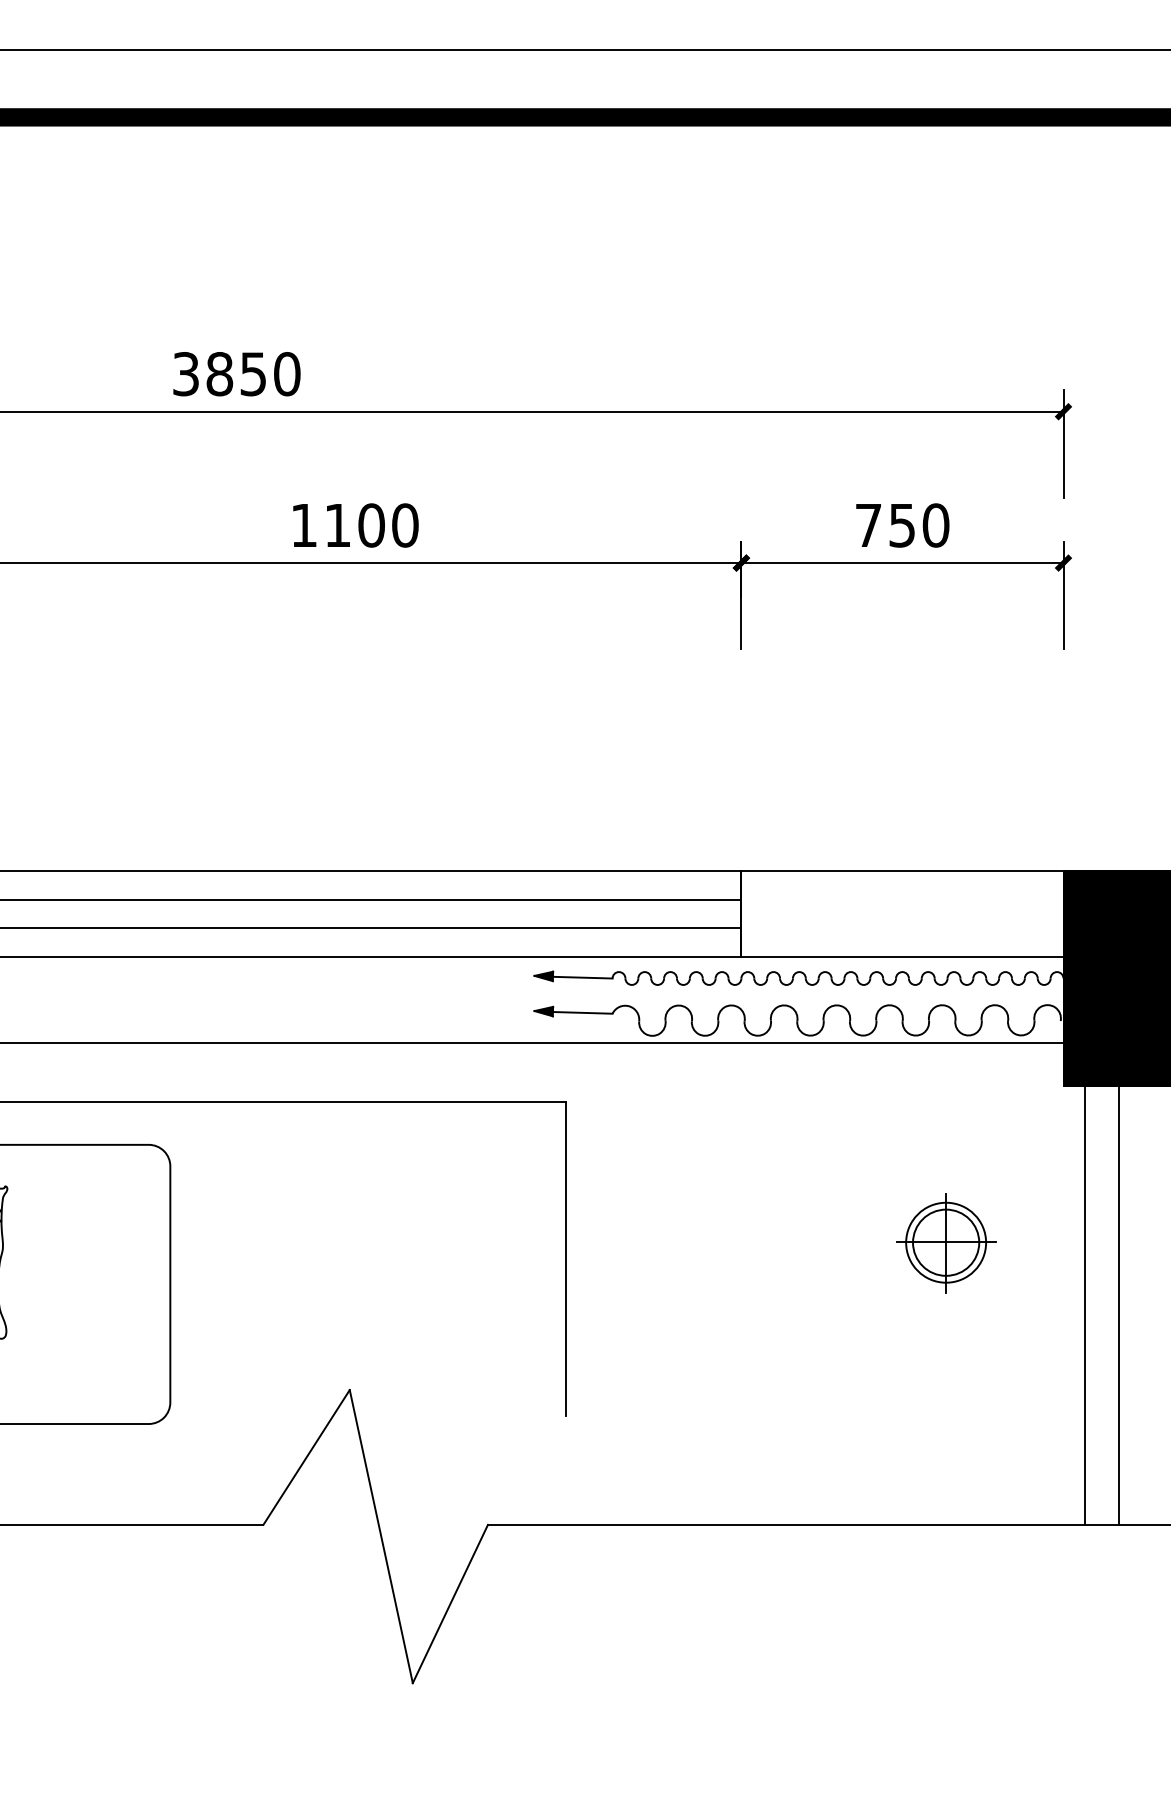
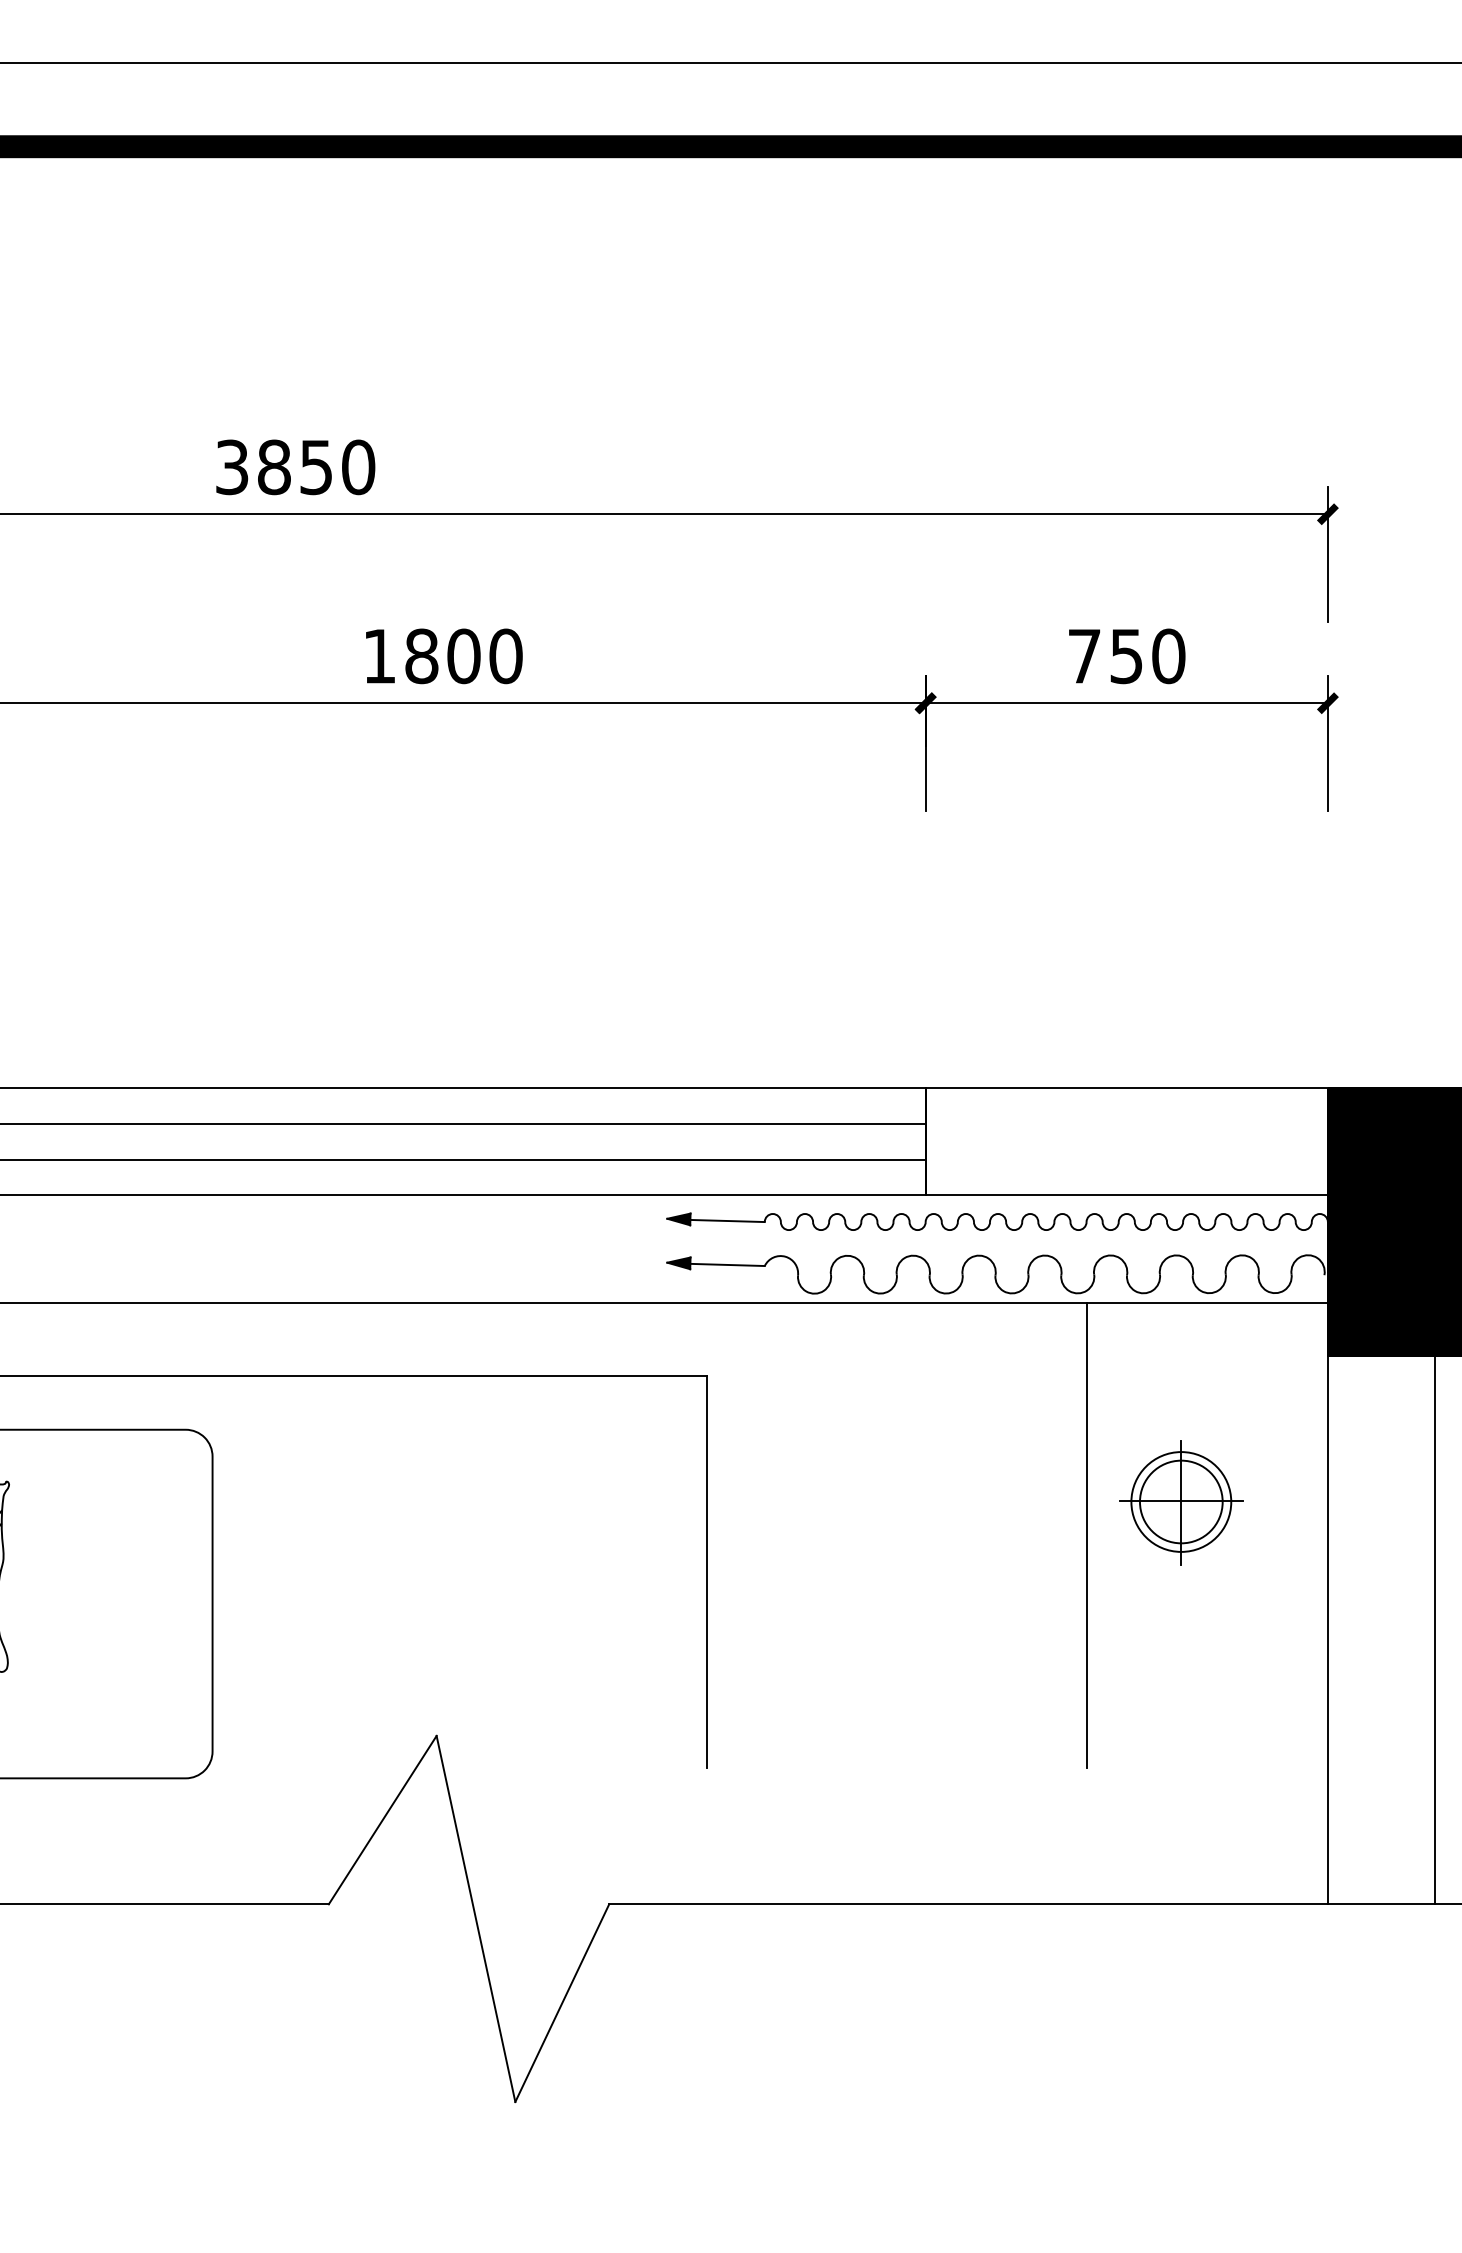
text: (337, 525) -> (421, 656), 1100 -> 1800
line: (870, 1229) -> (1086, 1535), added
part: (946, 1243) -> (1181, 1502), moved
line: (1085, 1305) -> (1435, 1630), moved
line: (1118, 1305) -> (1327, 1630), moved

